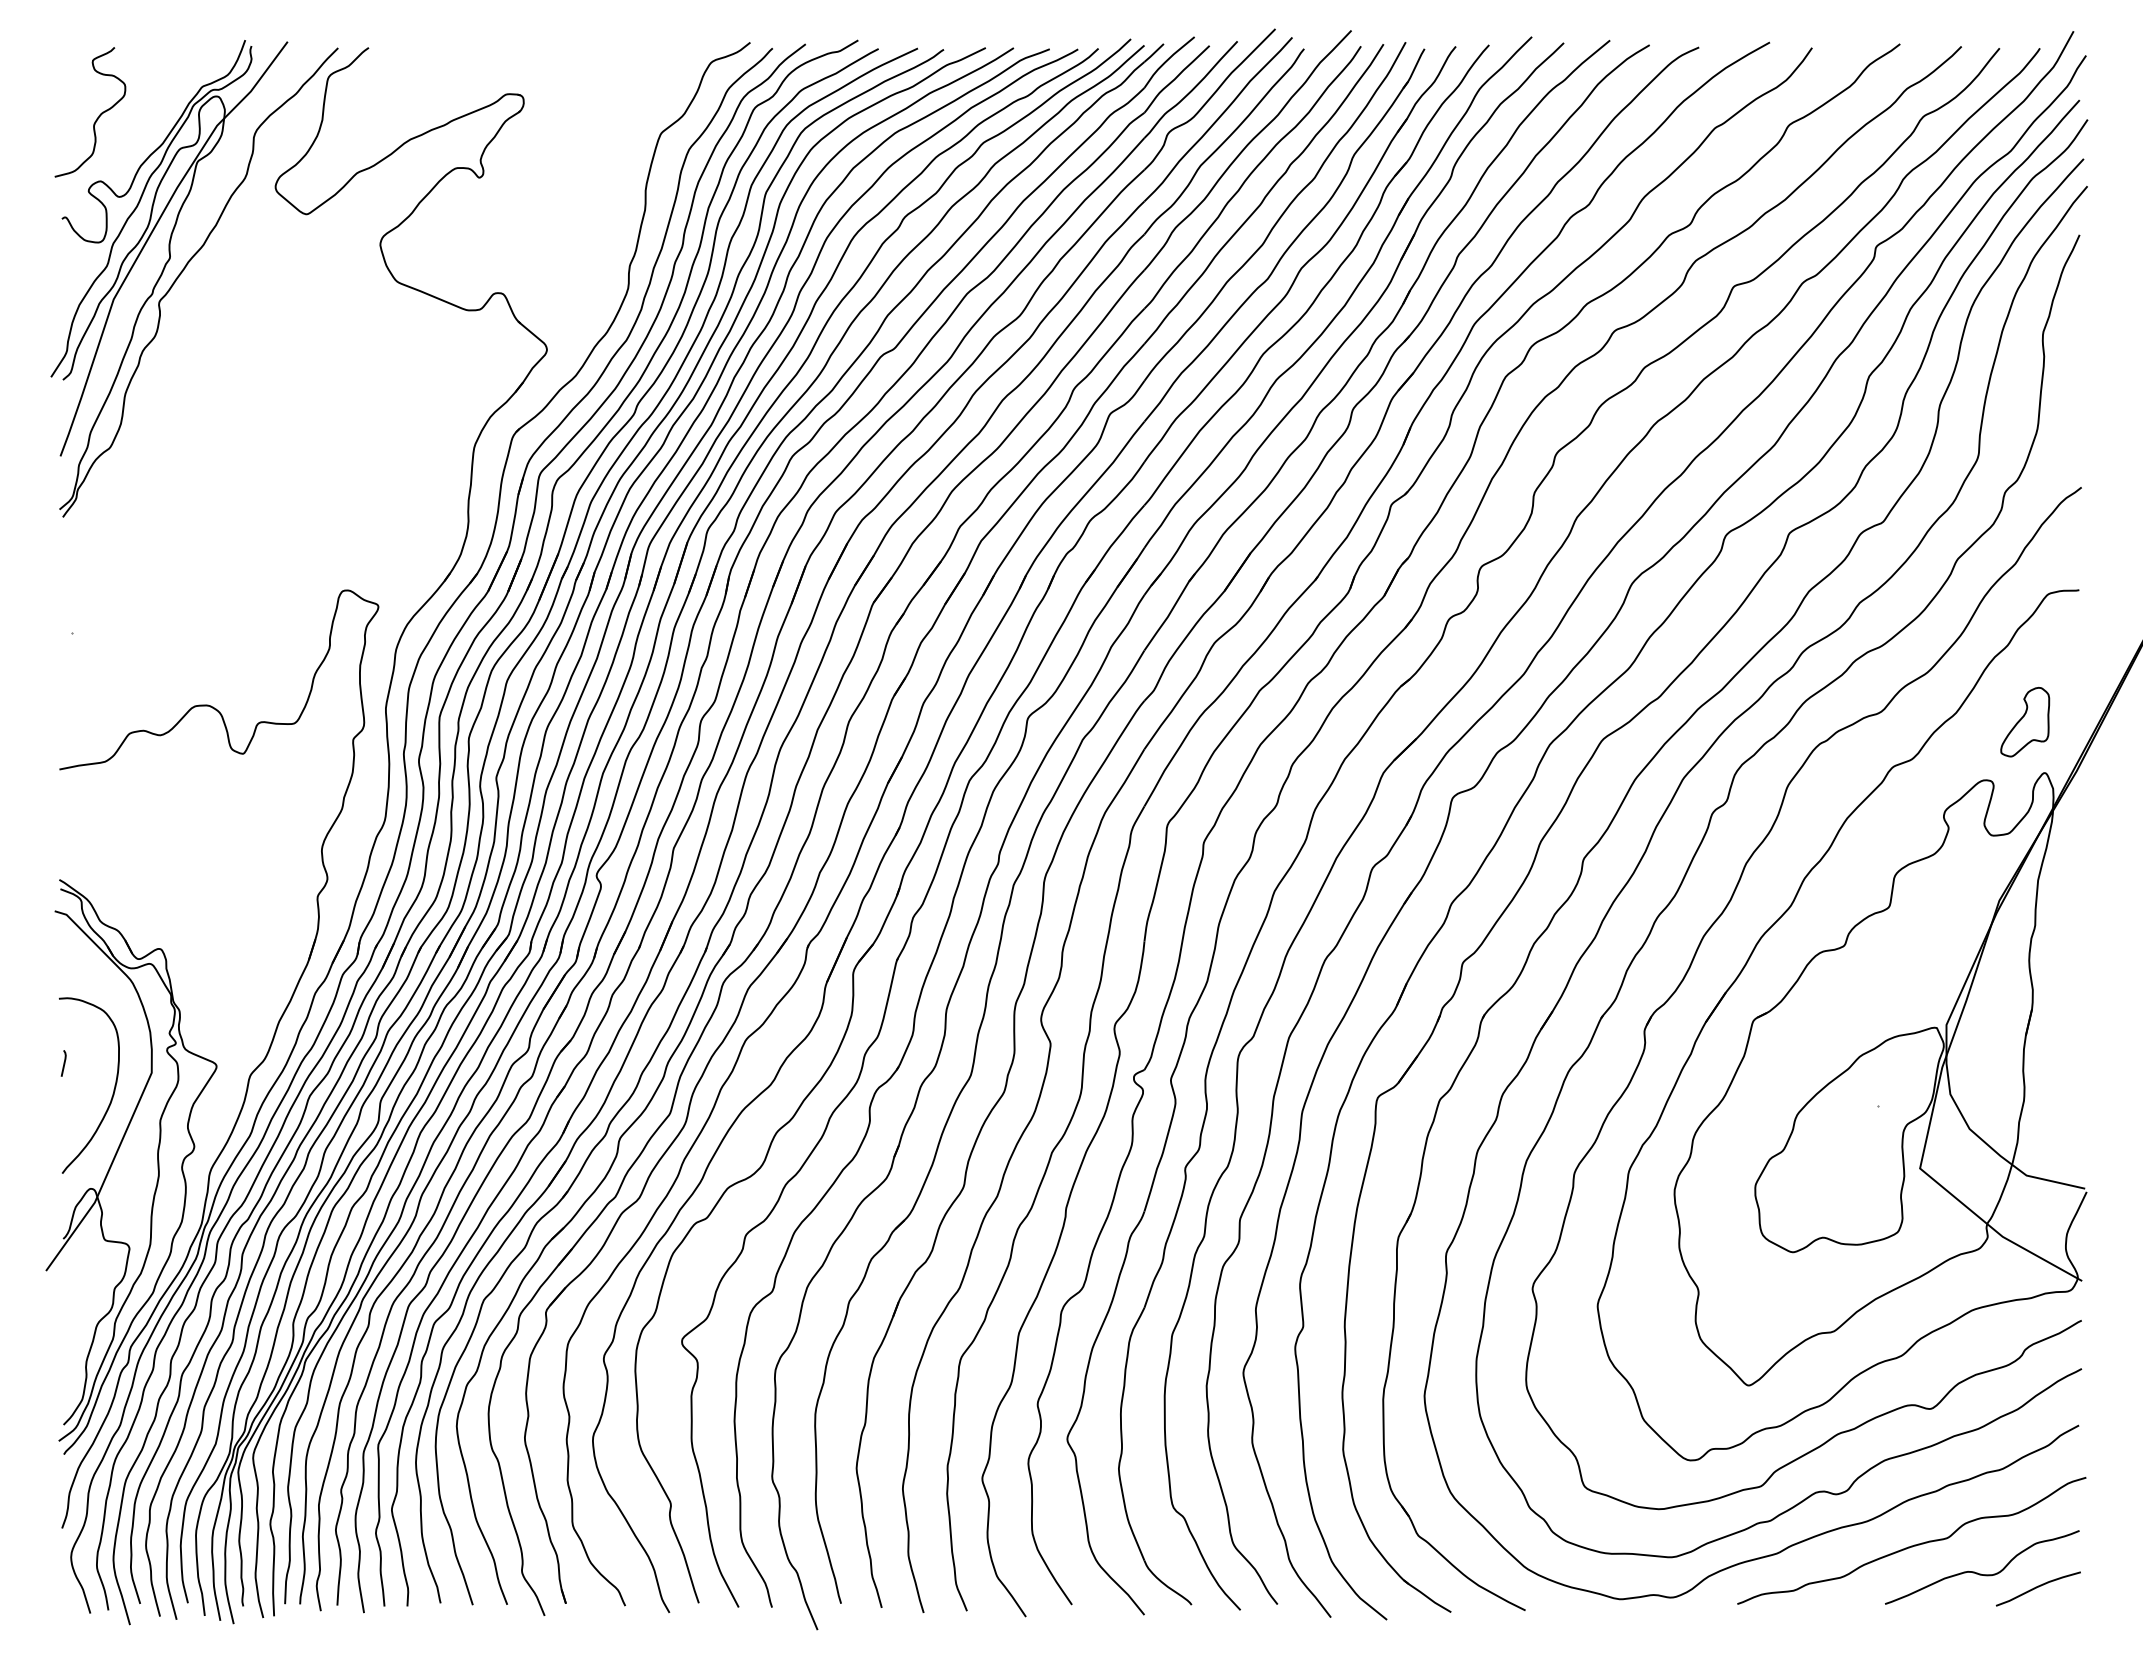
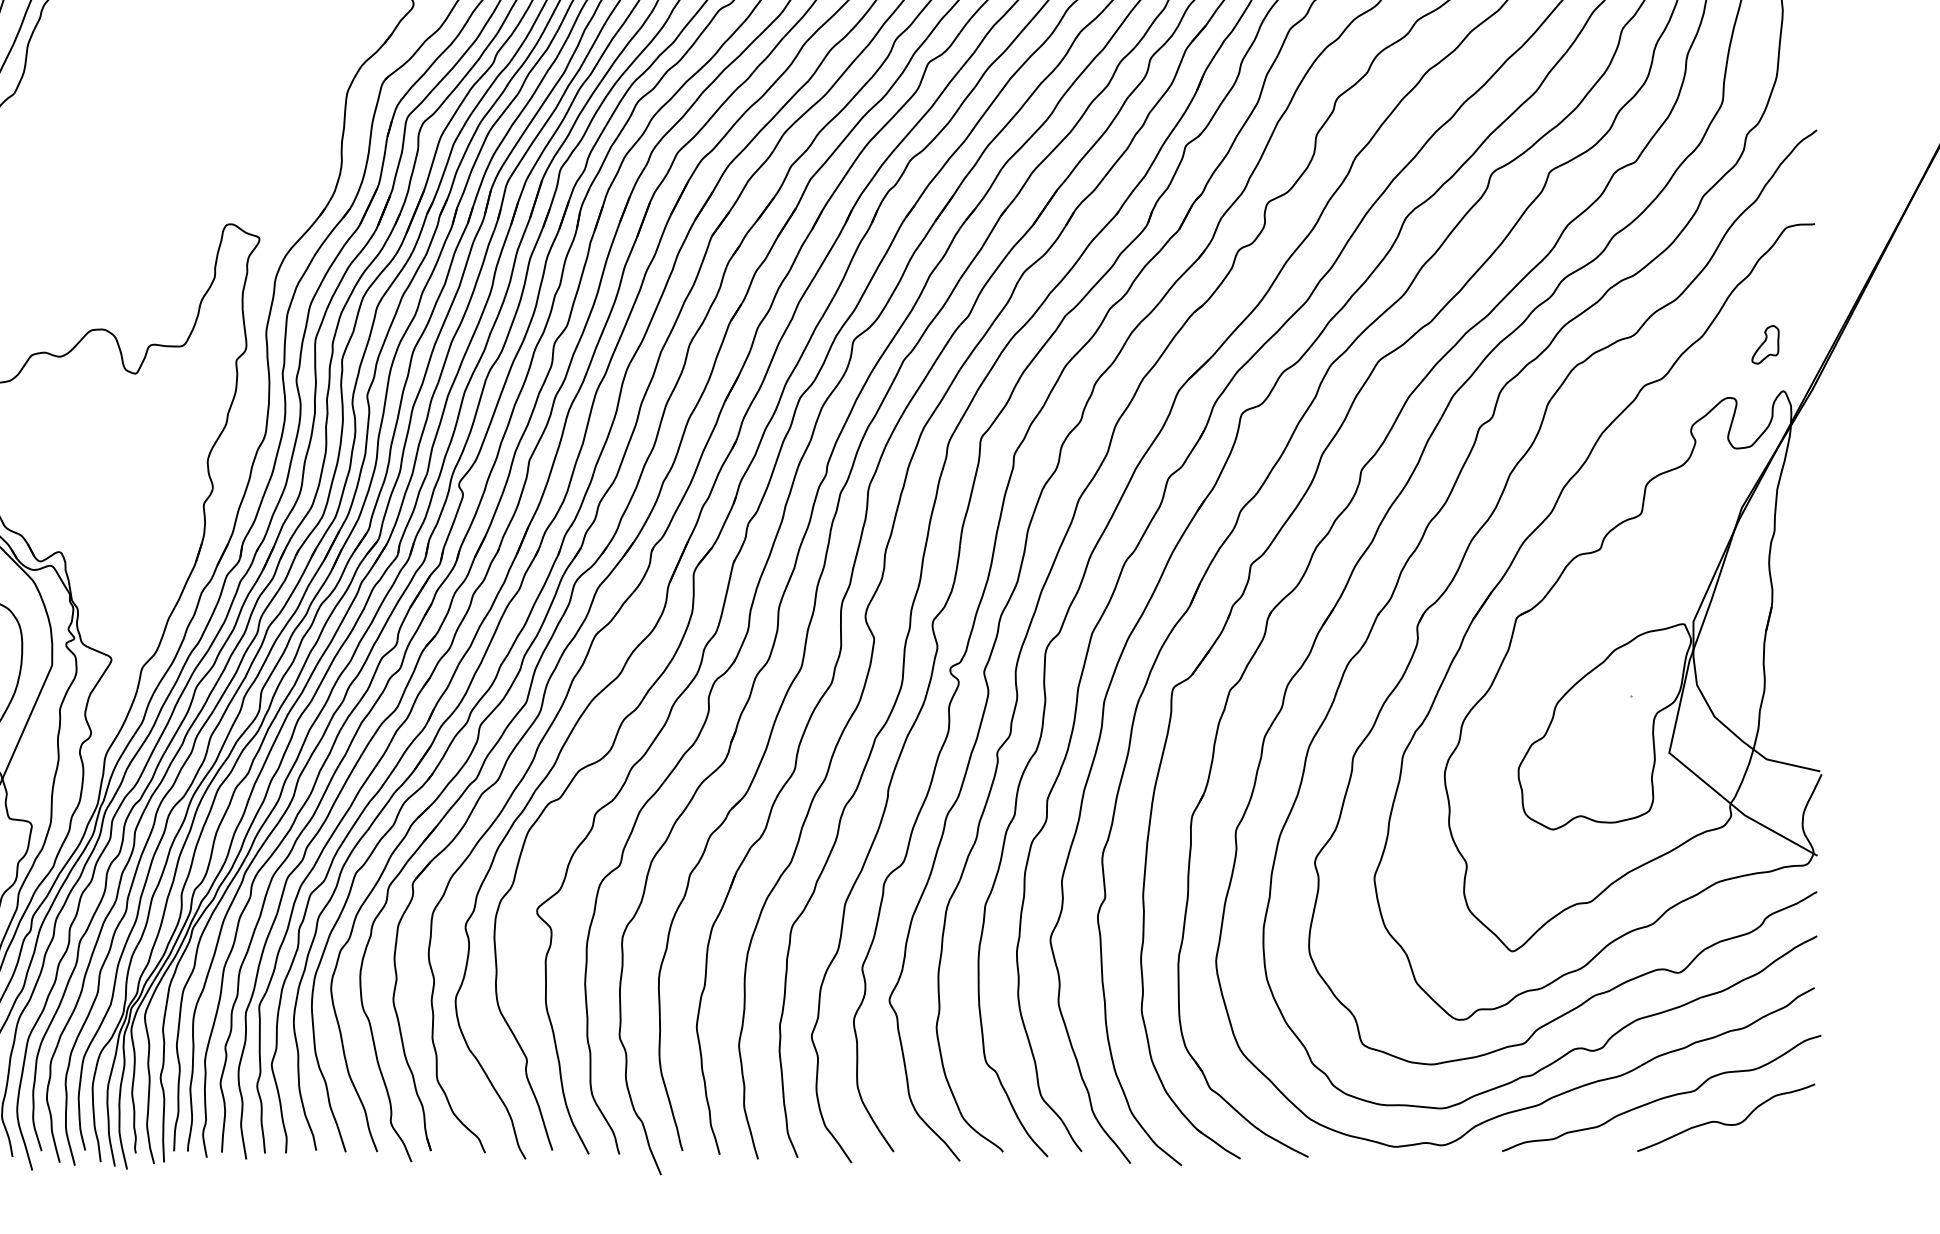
part: (2025, 722) -> (1765, 345), size x0.6
curve: (2038, 1587) -> (1777, 1136), removed

